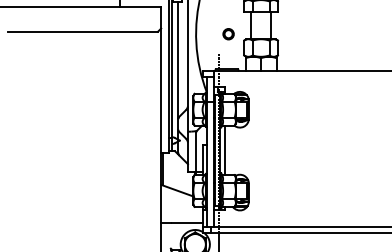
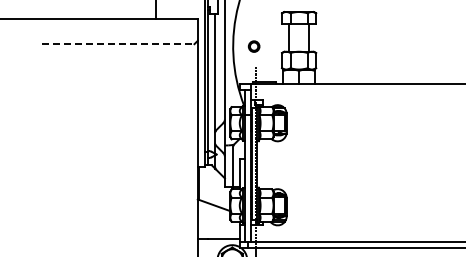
line: (83, 32) -> (118, 44), solid -> dashed
part: (227, 34) -> (253, 46), moved
line: (225, 150) -> (262, 164), removed

